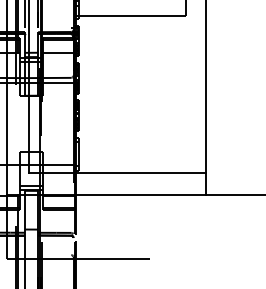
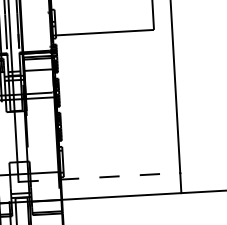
line: (118, 173) -> (100, 177), solid -> dashed

